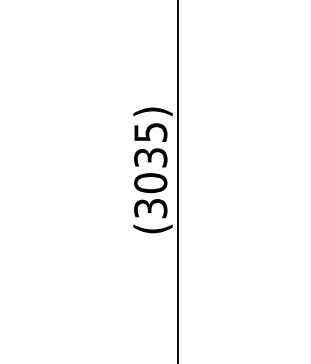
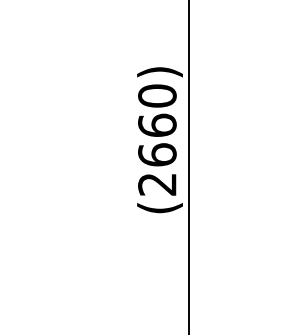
text: (150, 170) -> (157, 140), (3035) -> (2660)

